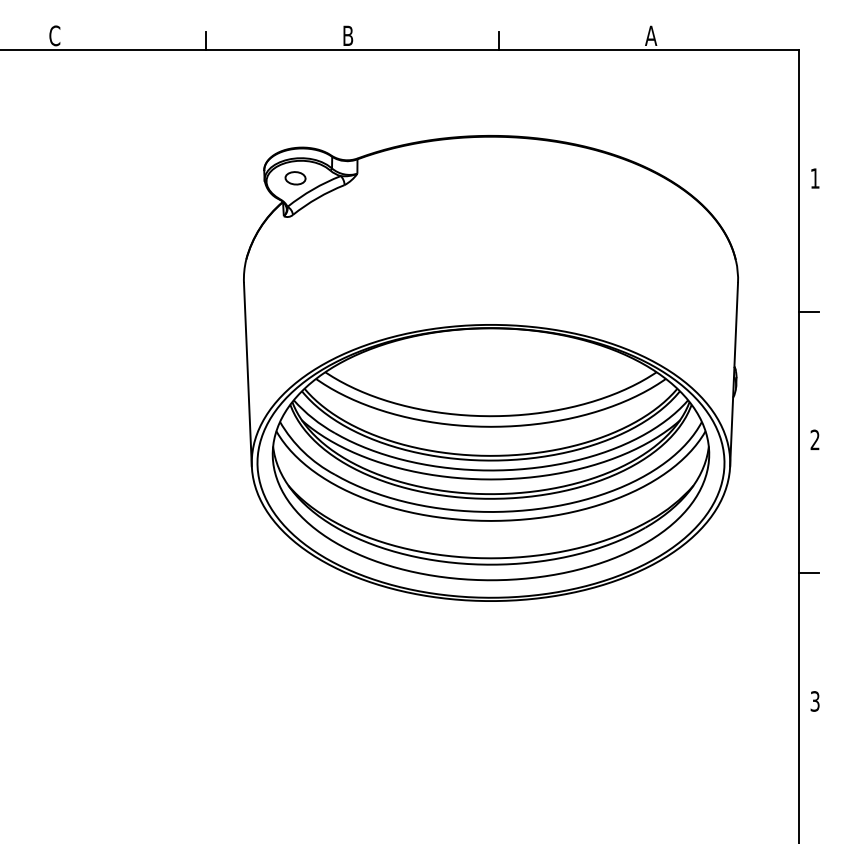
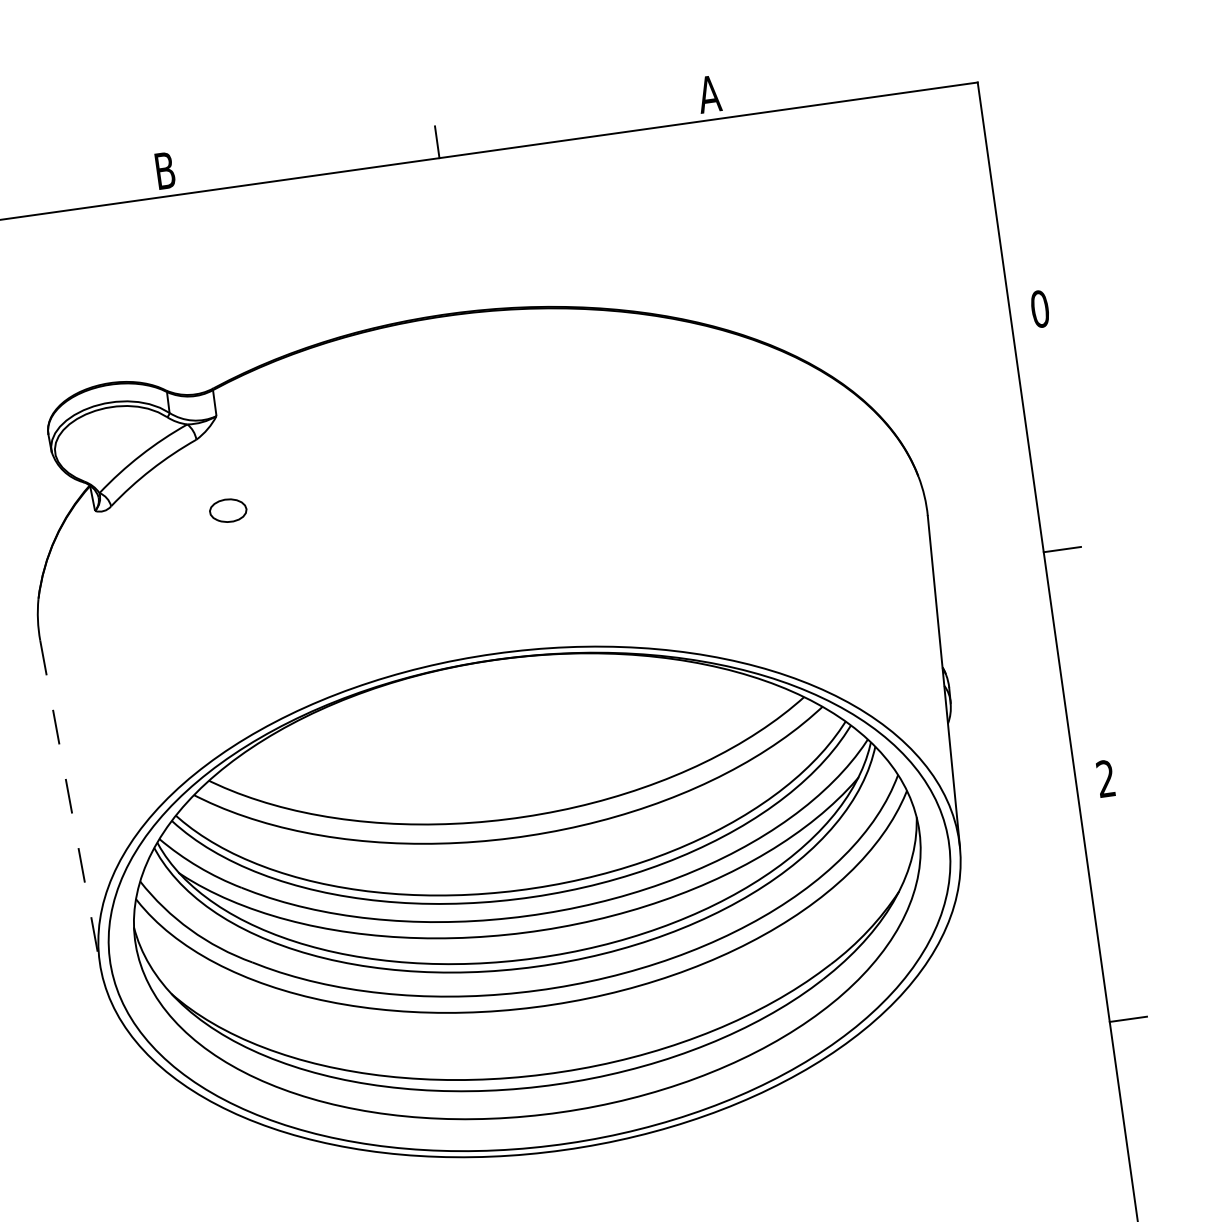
part: (295, 178) -> (228, 511), moved
text: (814, 178) -> (1038, 309), 1 -> 0
line: (247, 374) -> (69, 804), solid -> dashed

